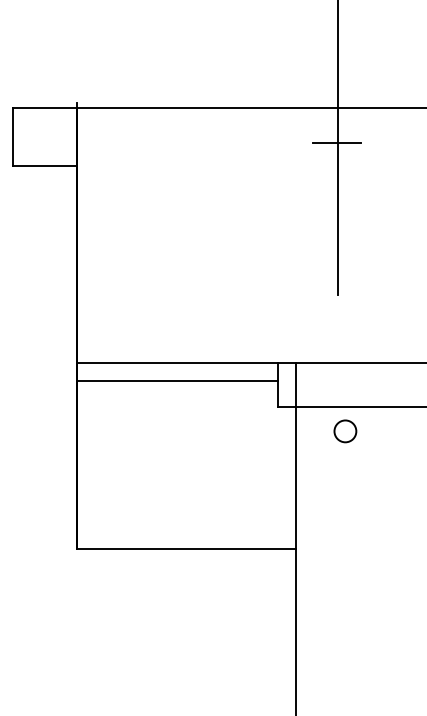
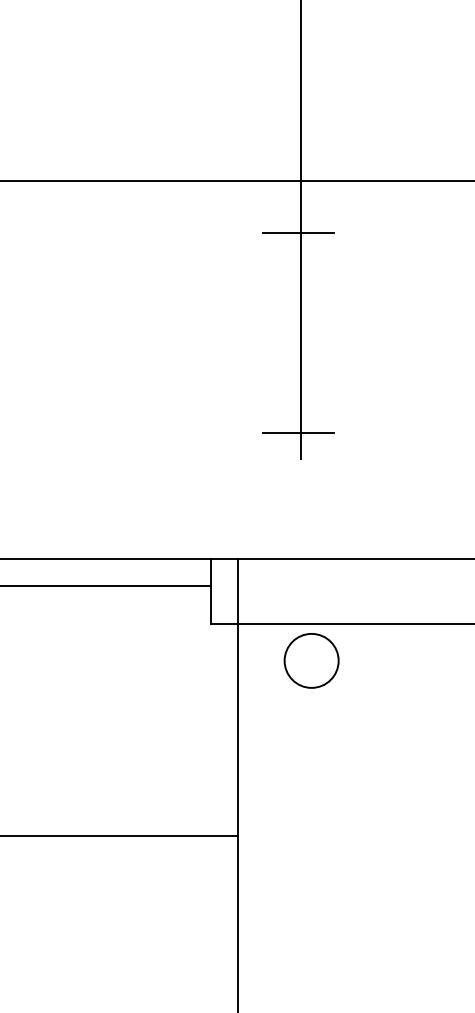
line: (336, 277) -> (298, 432), added
circle: (345, 431) -> (311, 661), size x1.67

